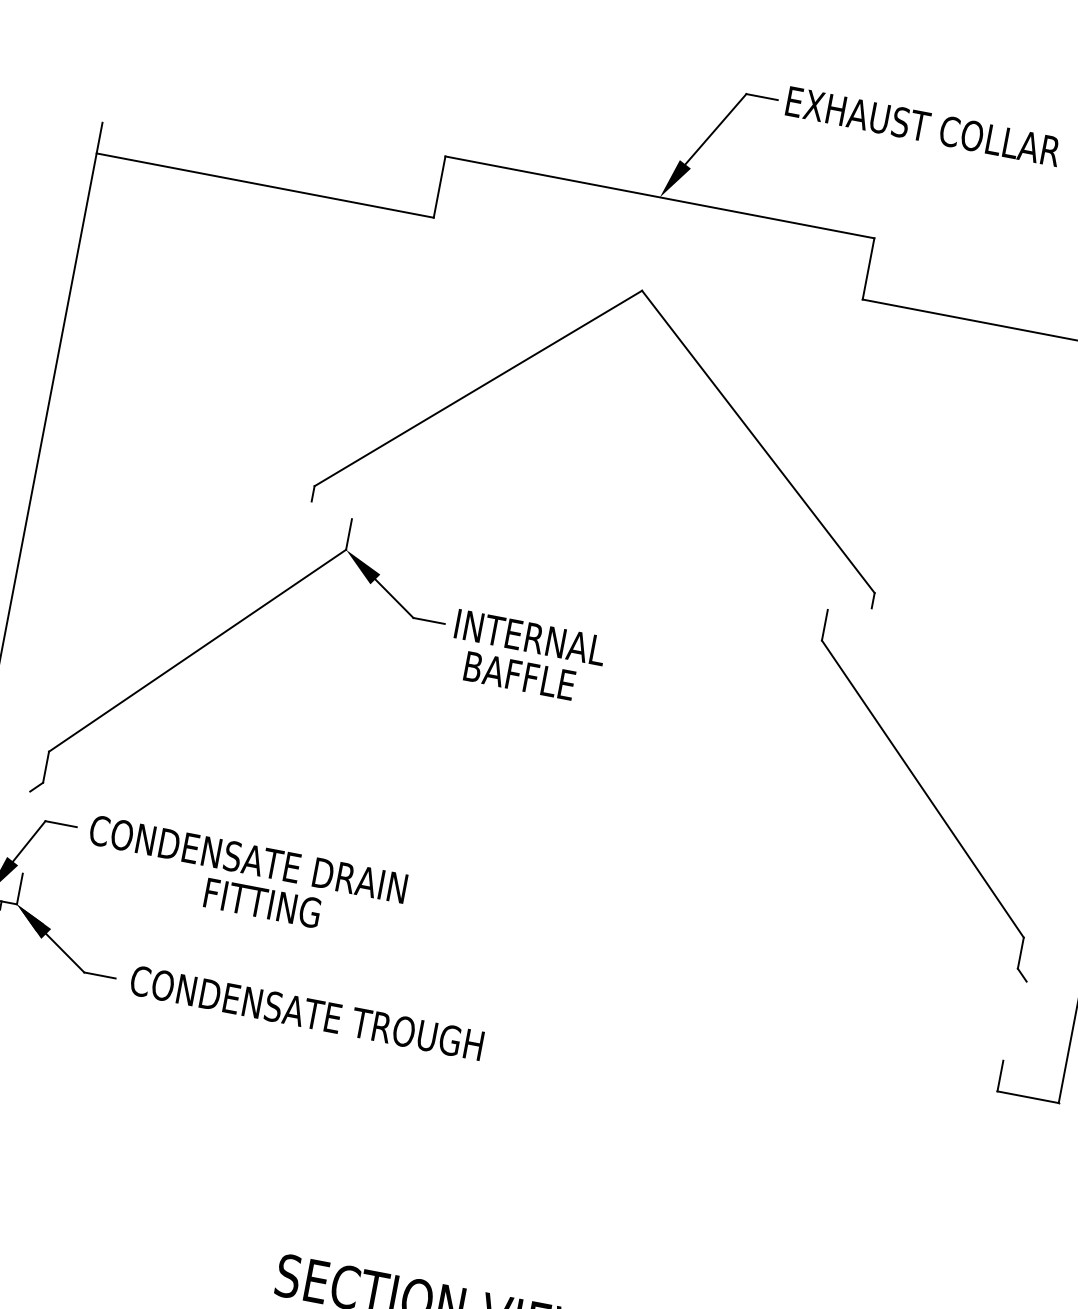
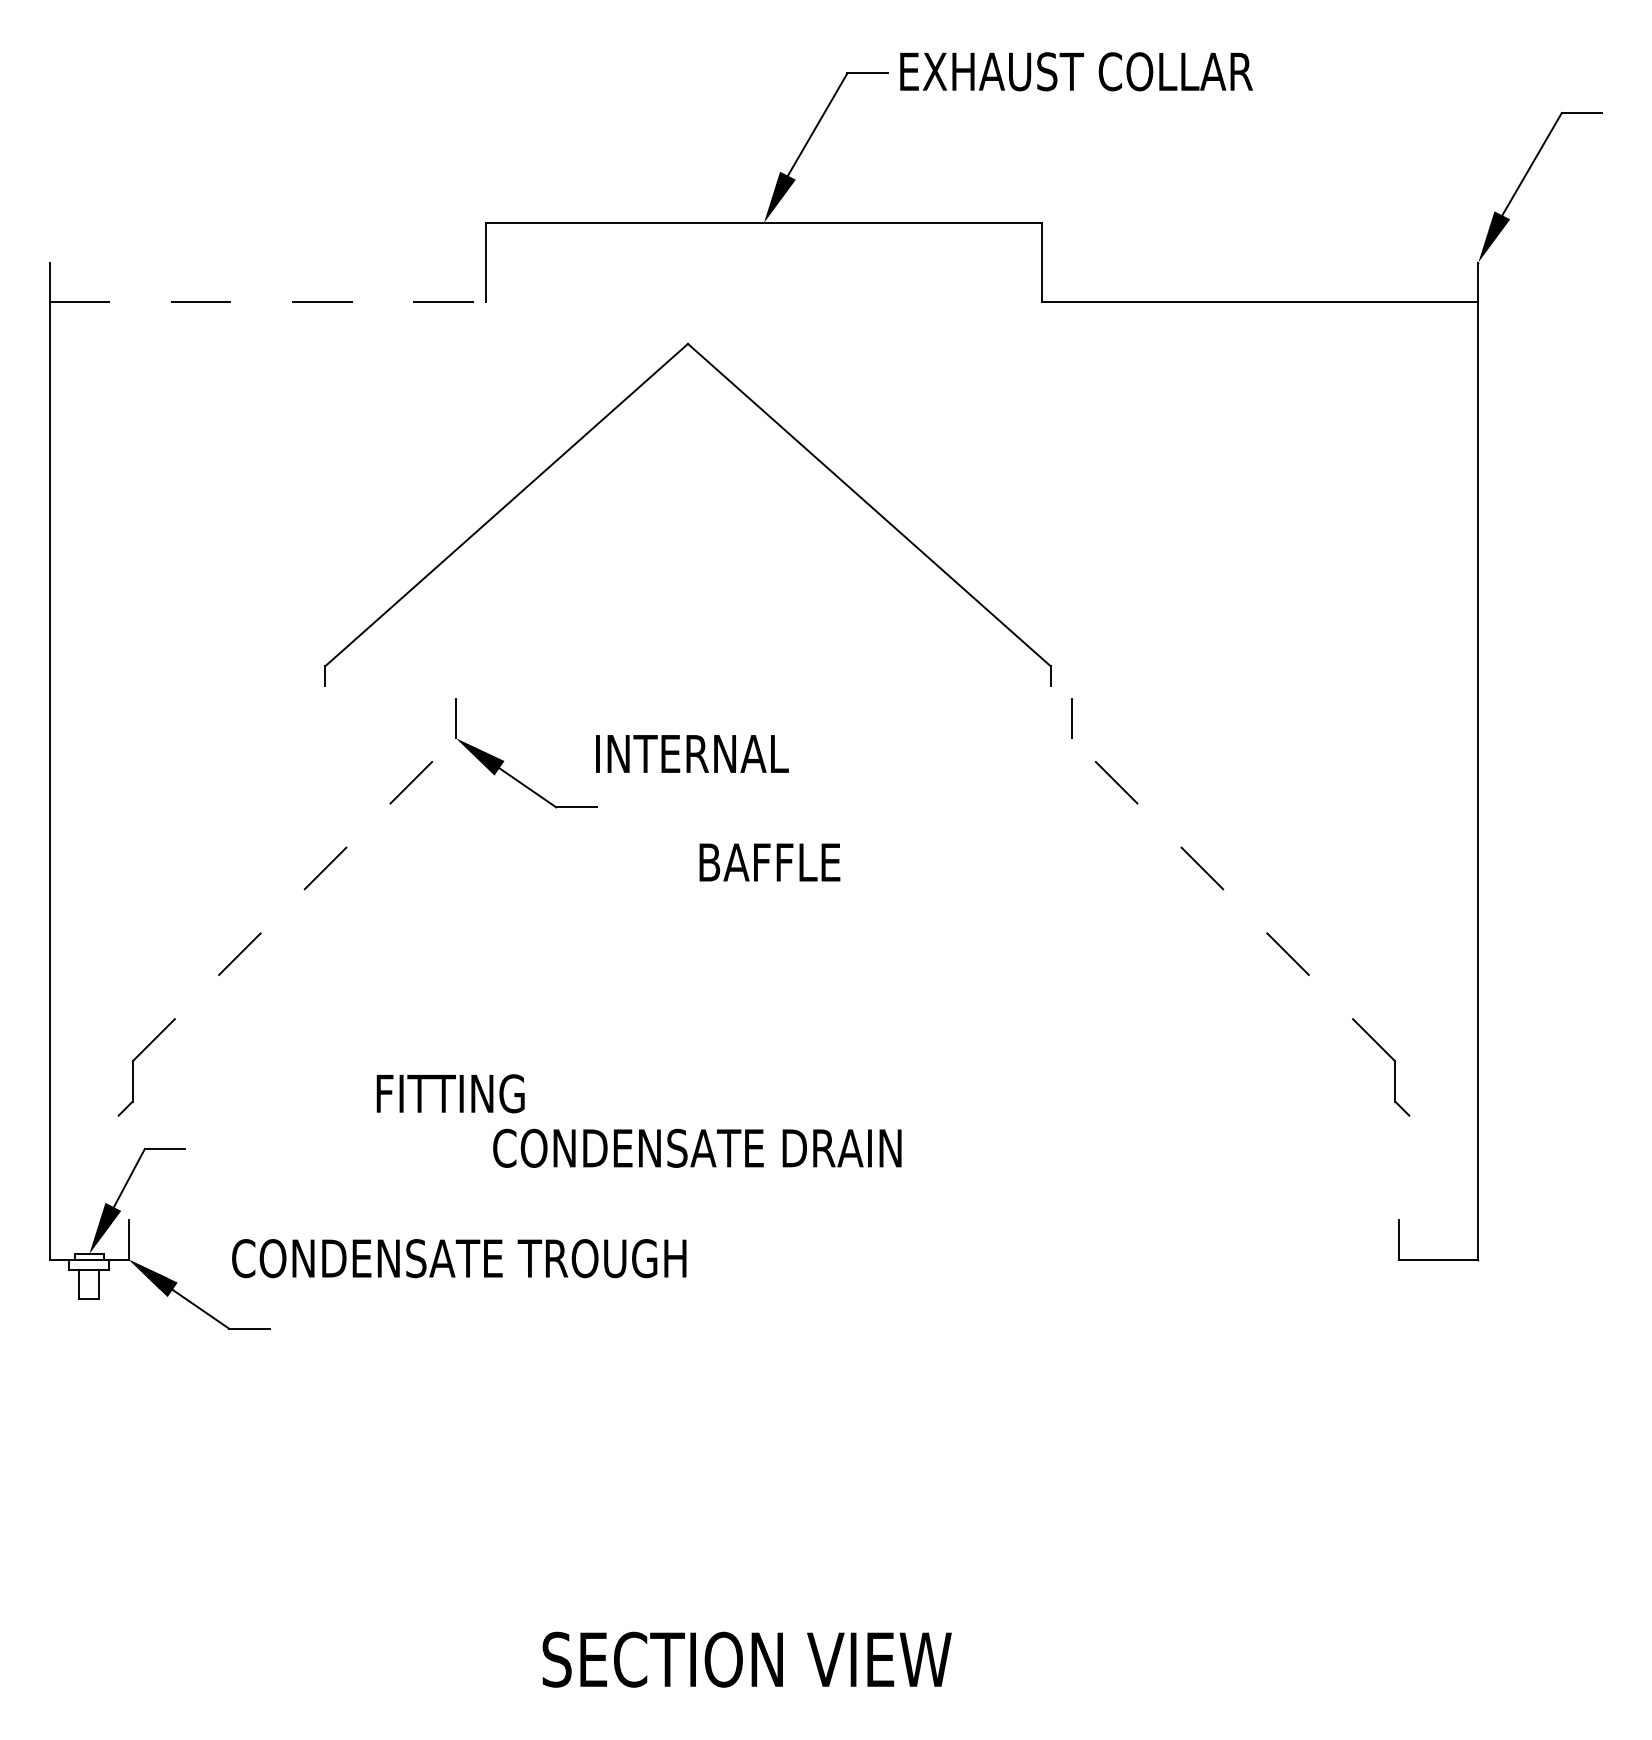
line: (265, 185) -> (268, 302), solid -> dashed
part: (563, 338) -> (601, 422), moved
text: (530, 637) -> (692, 753), moved
line: (197, 650) -> (294, 899), solid -> dashed
text: (519, 675) -> (769, 862), moved
line: (922, 788) -> (1233, 899), solid -> dashed
text: (248, 858) -> (697, 1147), moved
text: (262, 902) -> (450, 1093), moved
text: (307, 1013) -> (459, 1258), moved

